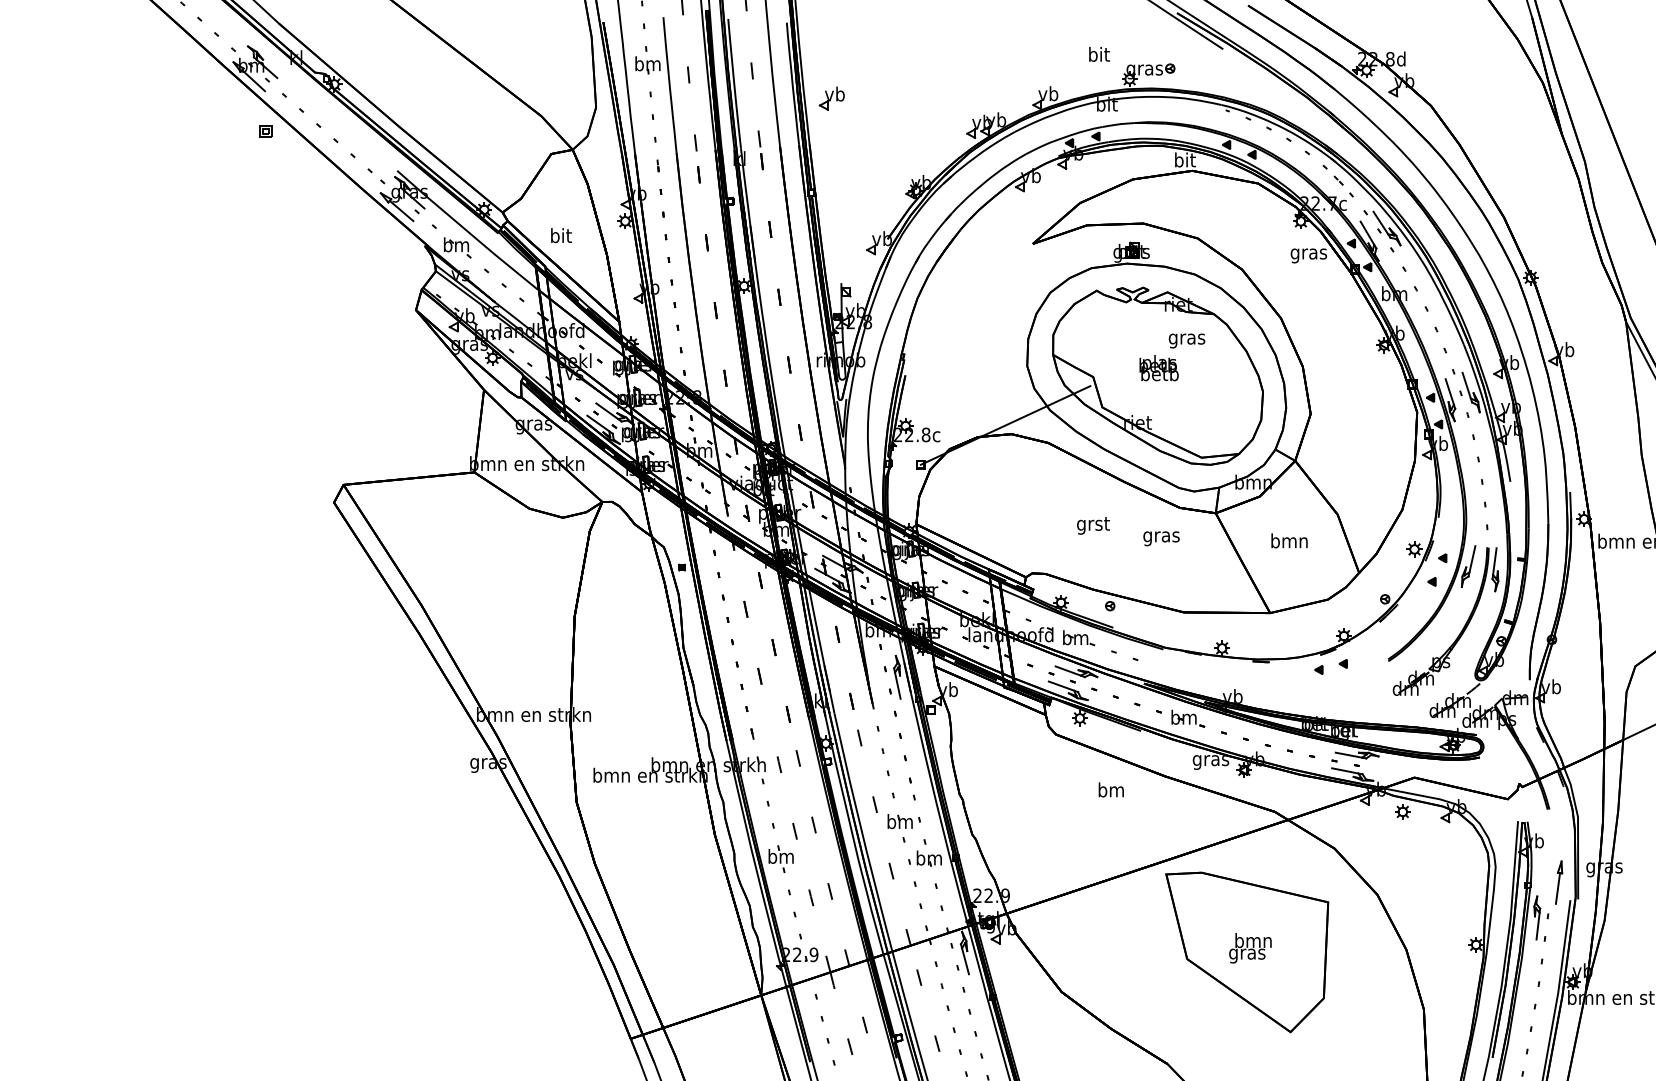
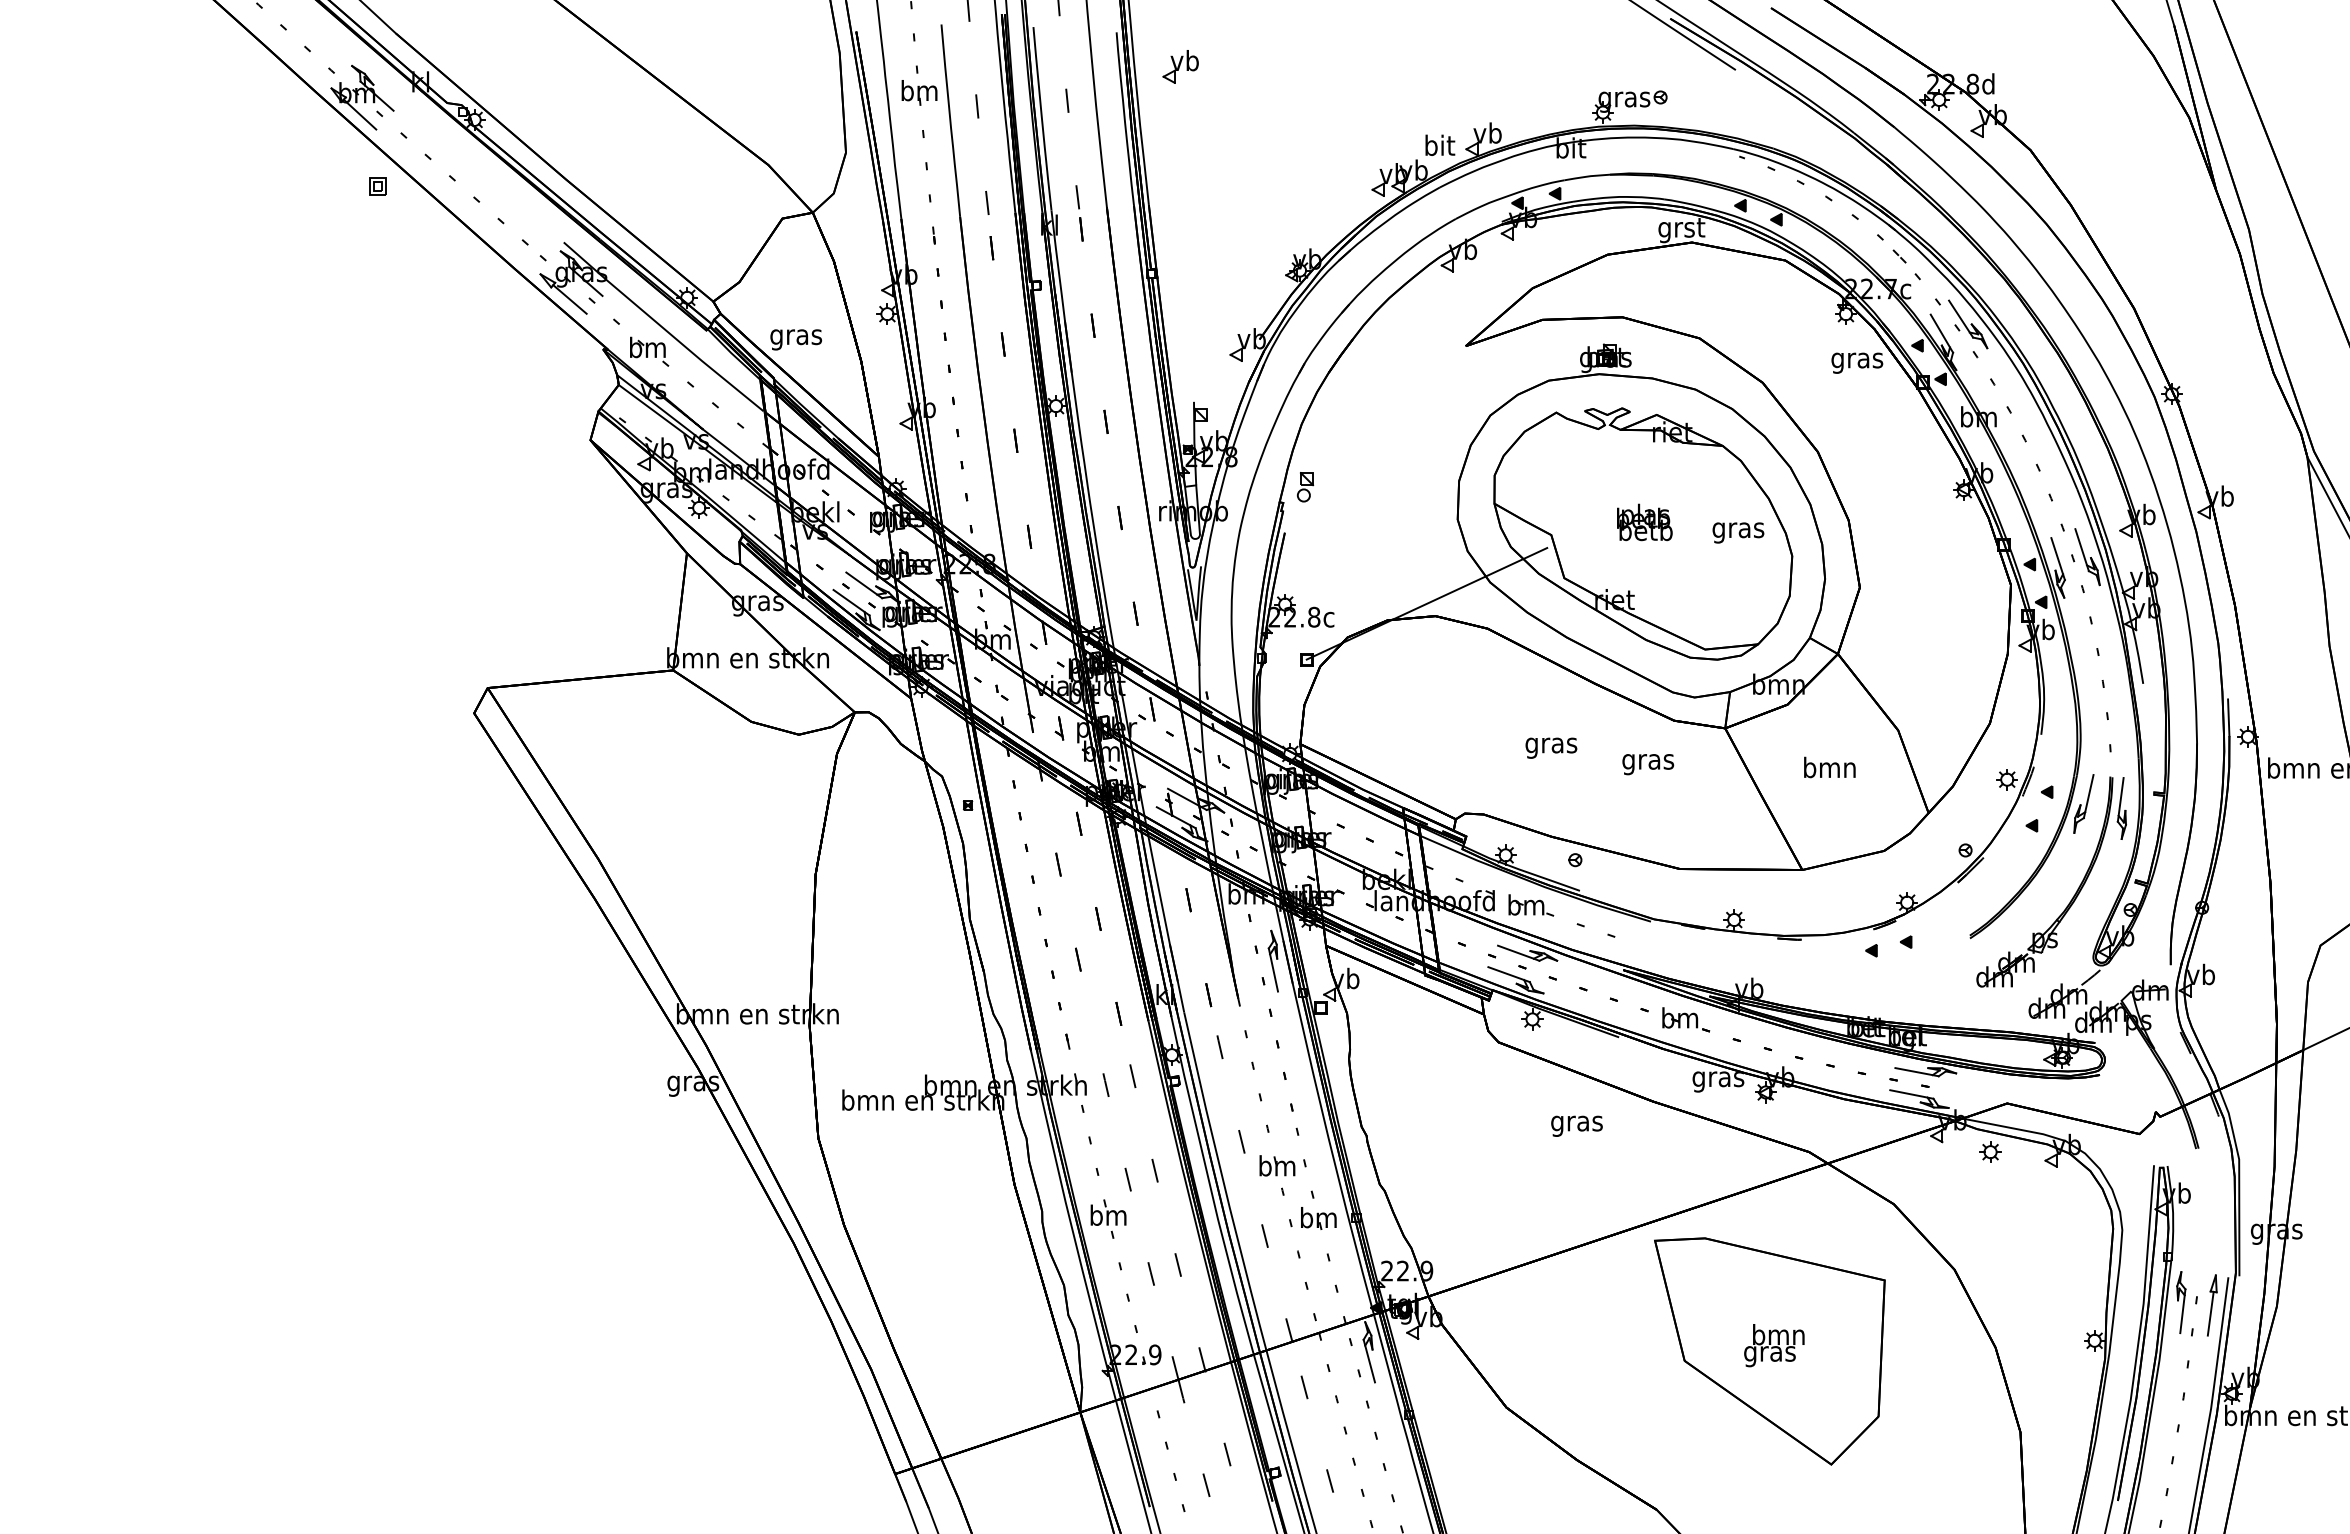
text: (1099, 53) -> (1440, 144), moved
part: (831, 98) -> (1180, 66), moved
text: (1184, 161) -> (1681, 229), bit -> grst
text: (561, 237) -> (796, 336), bit -> gras
text: (1187, 340) -> (1738, 532), moved
part: (919, 343) -> (1305, 487), added
text: (1093, 525) -> (1551, 745), grst -> gras
text: (1110, 791) -> (1576, 1123), bm -> gras
part: (1559, 882) -> (2212, 1305), moved

